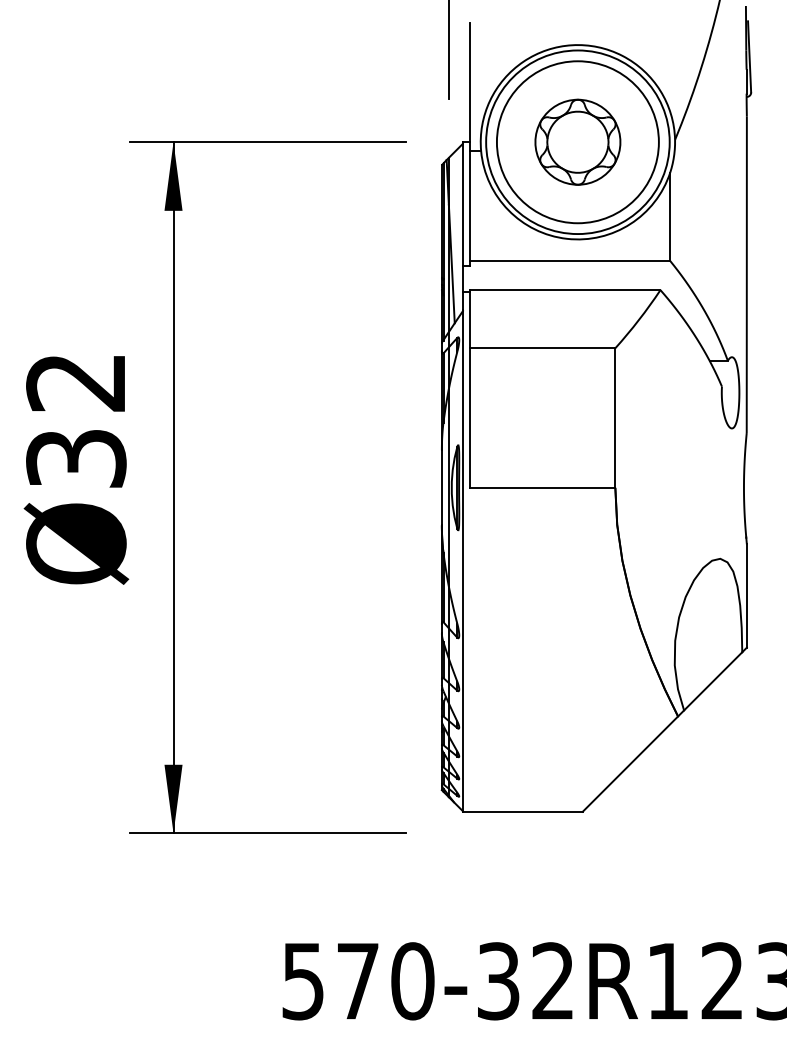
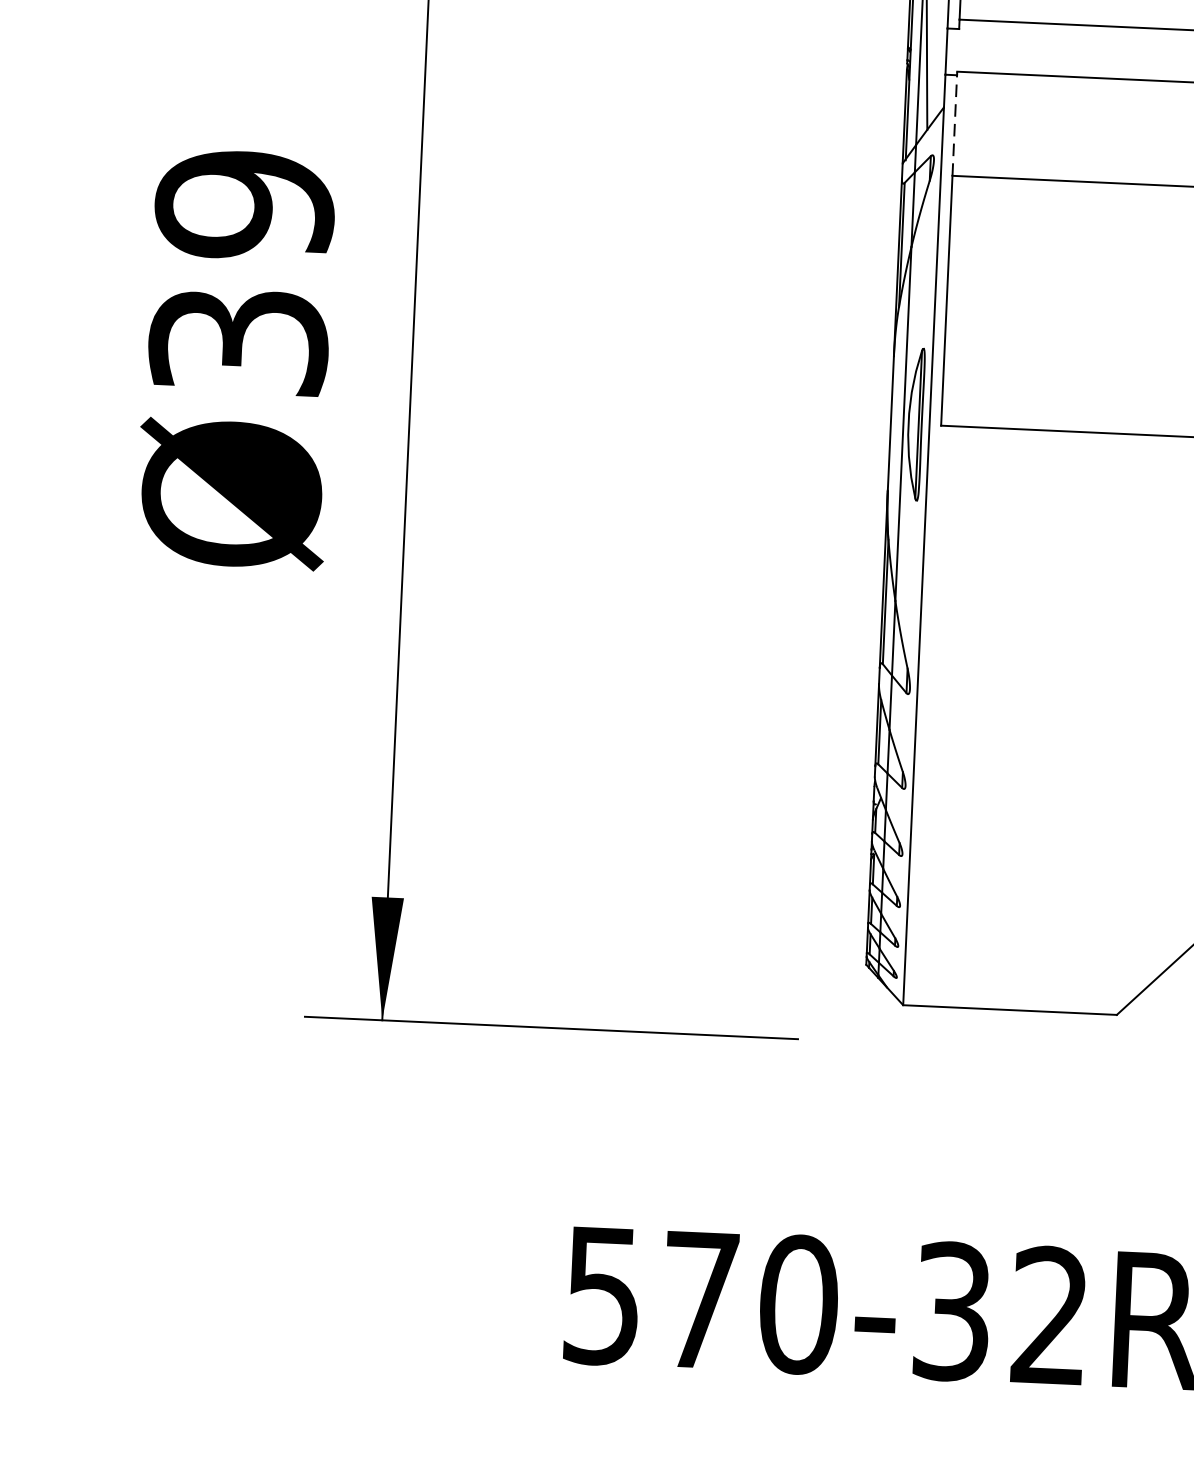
line: (469, 318) -> (954, 122), solid -> dashed
text: (76, 382) -> (245, 205), Ø32 -> Ø39

